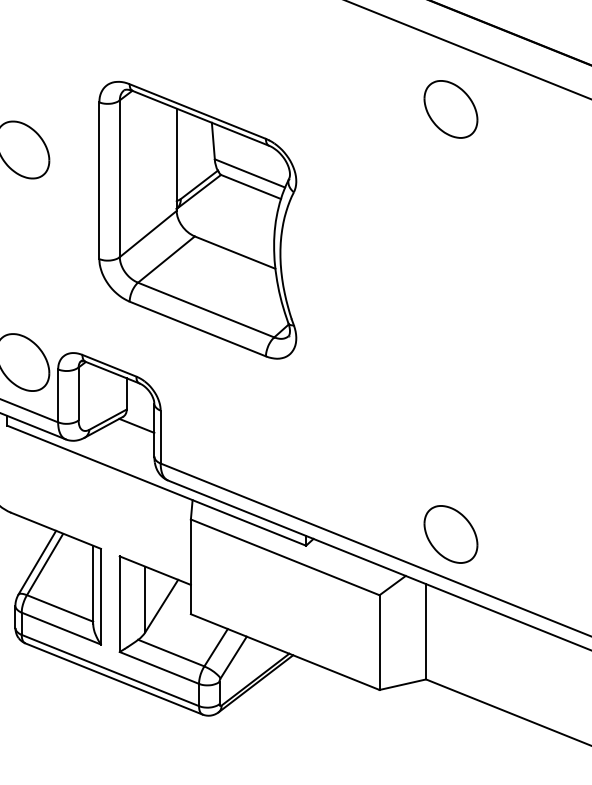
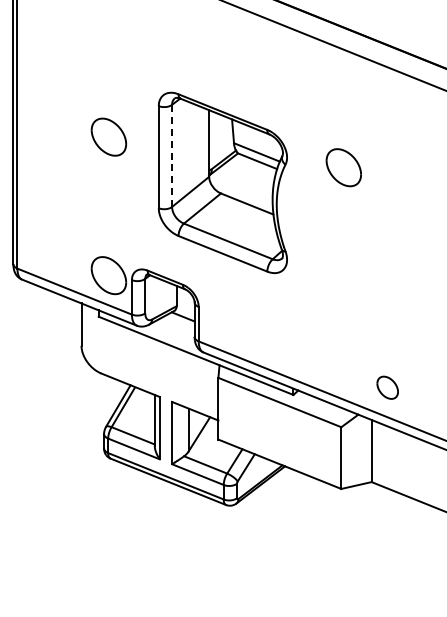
part: (450, 109) -> (343, 167), moved
line: (120, 178) -> (172, 155), solid -> dashed
part: (450, 534) -> (387, 387), size x0.6

